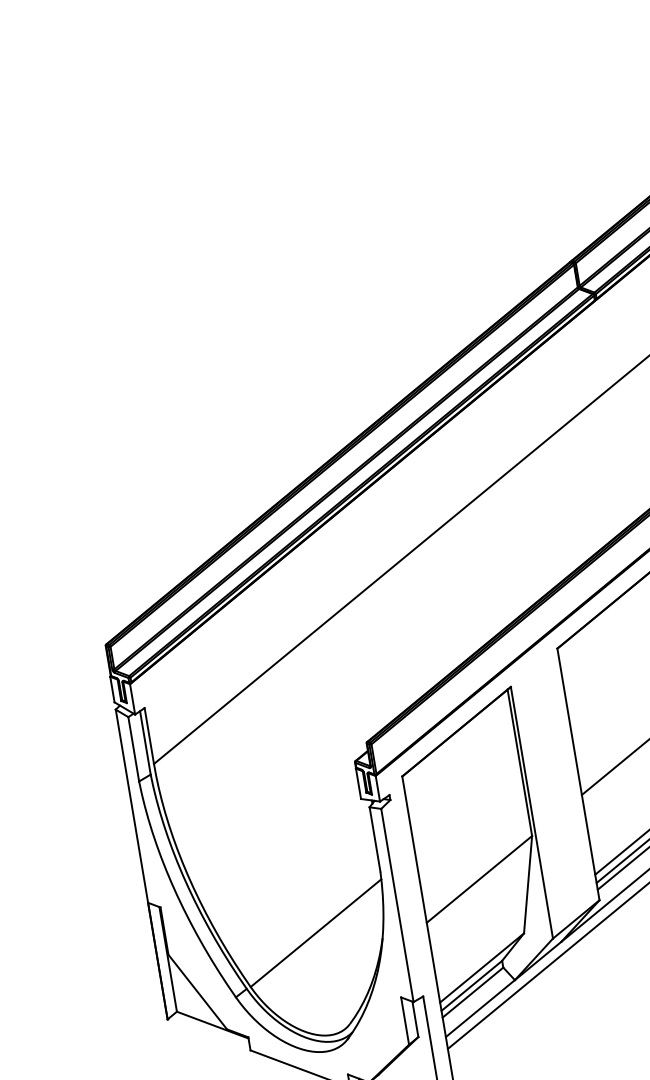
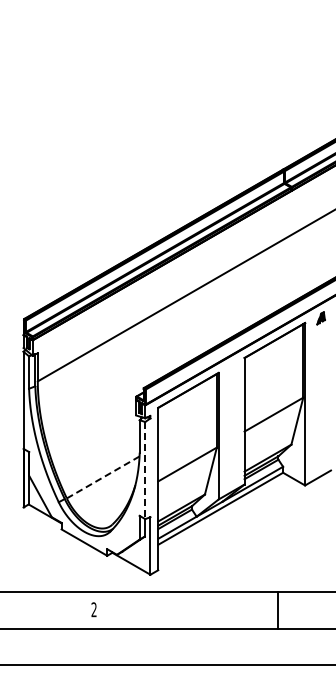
line: (397, 905) -> (145, 470), solid -> dashed
line: (316, 933) -> (103, 477), solid -> dashed

